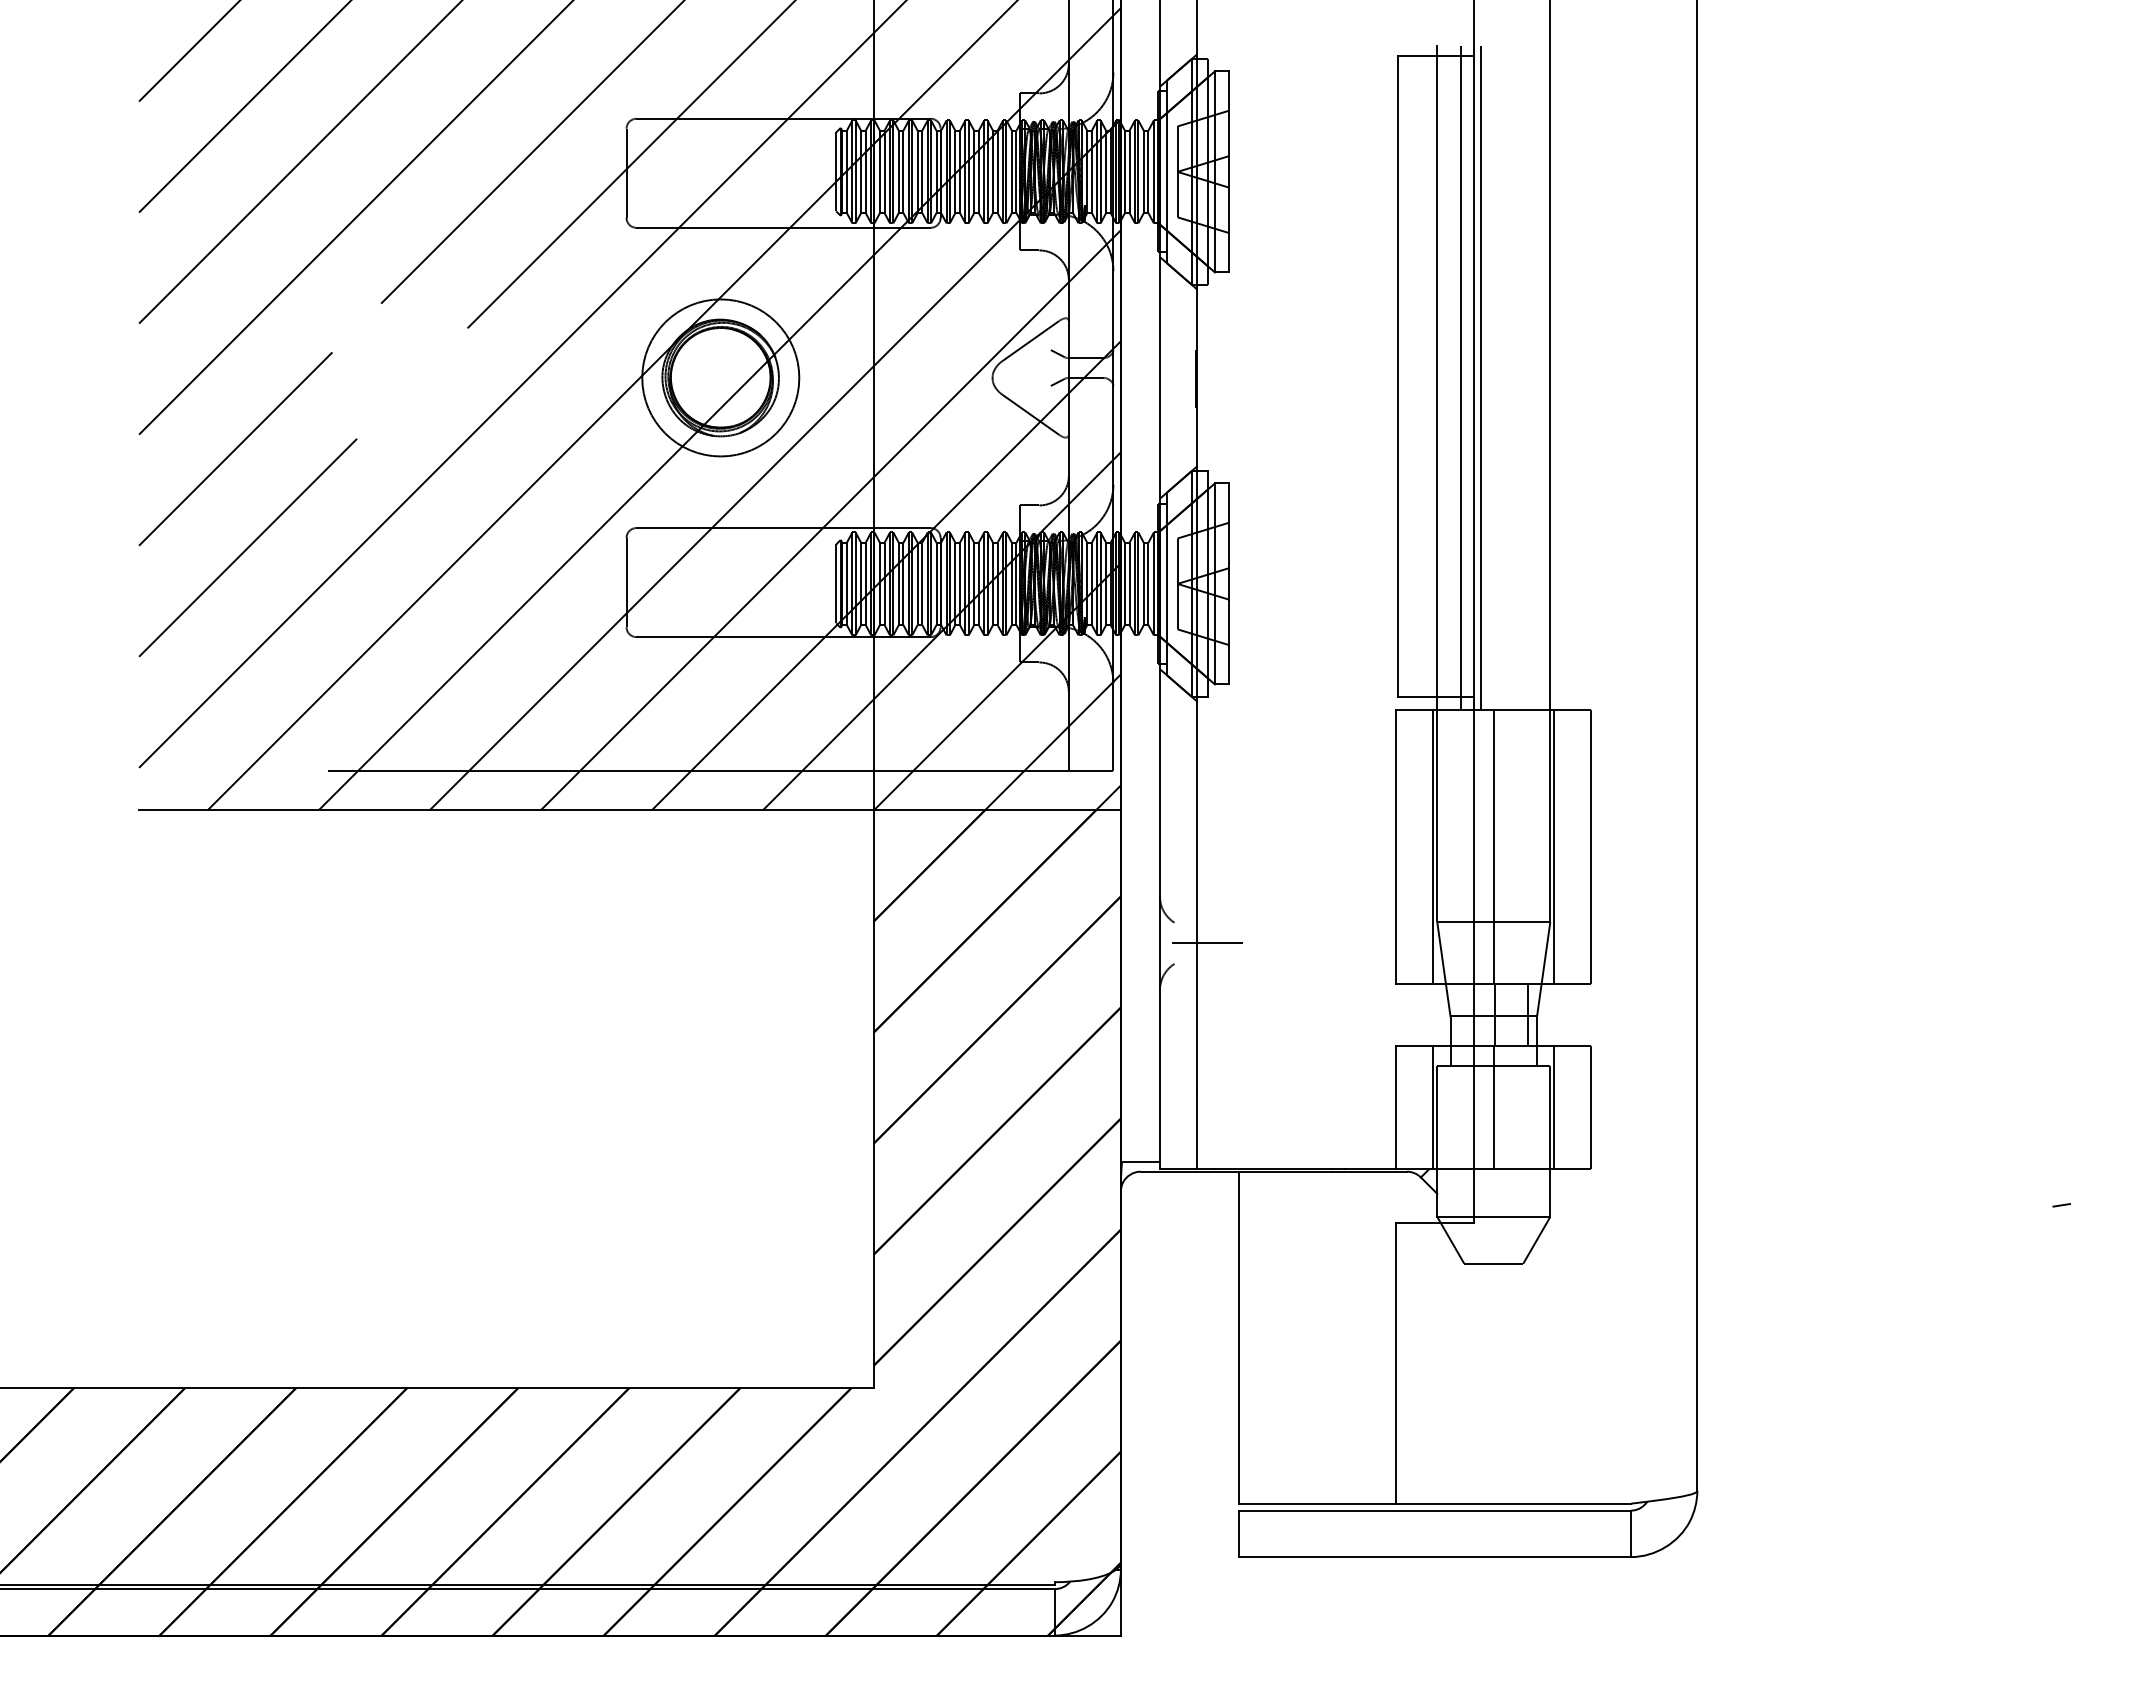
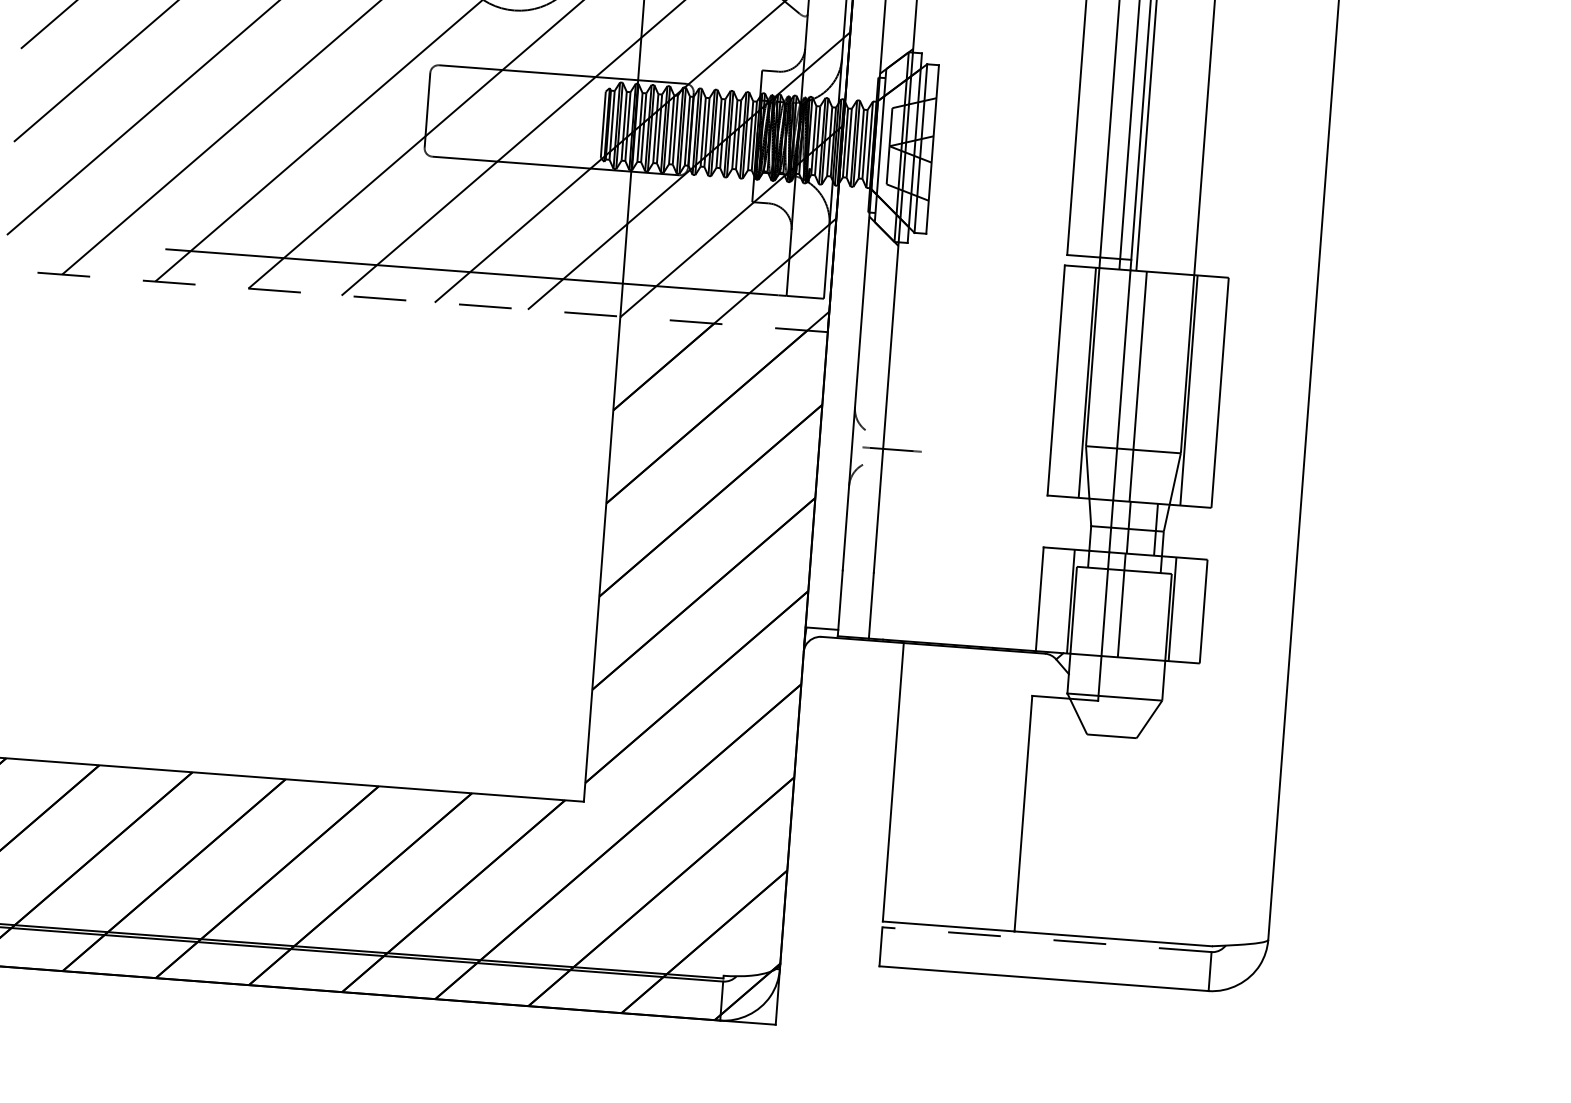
line: (630, 809) -> (416, 300), solid -> dashed
line: (1434, 1510) -> (1046, 939), solid -> dashed

